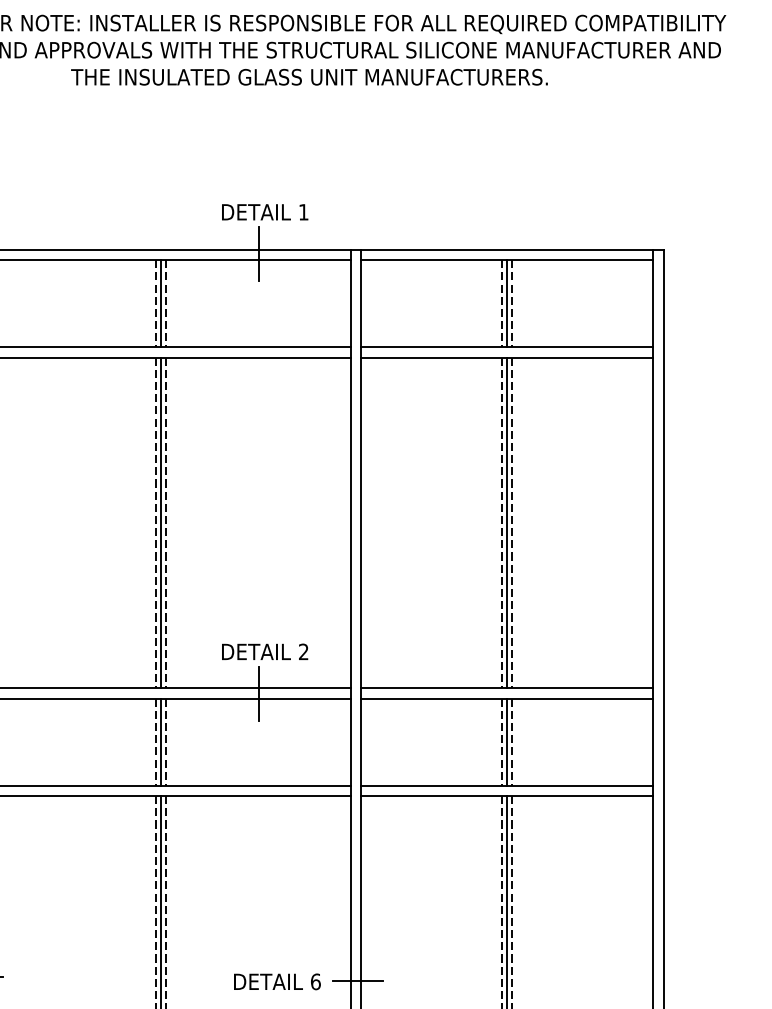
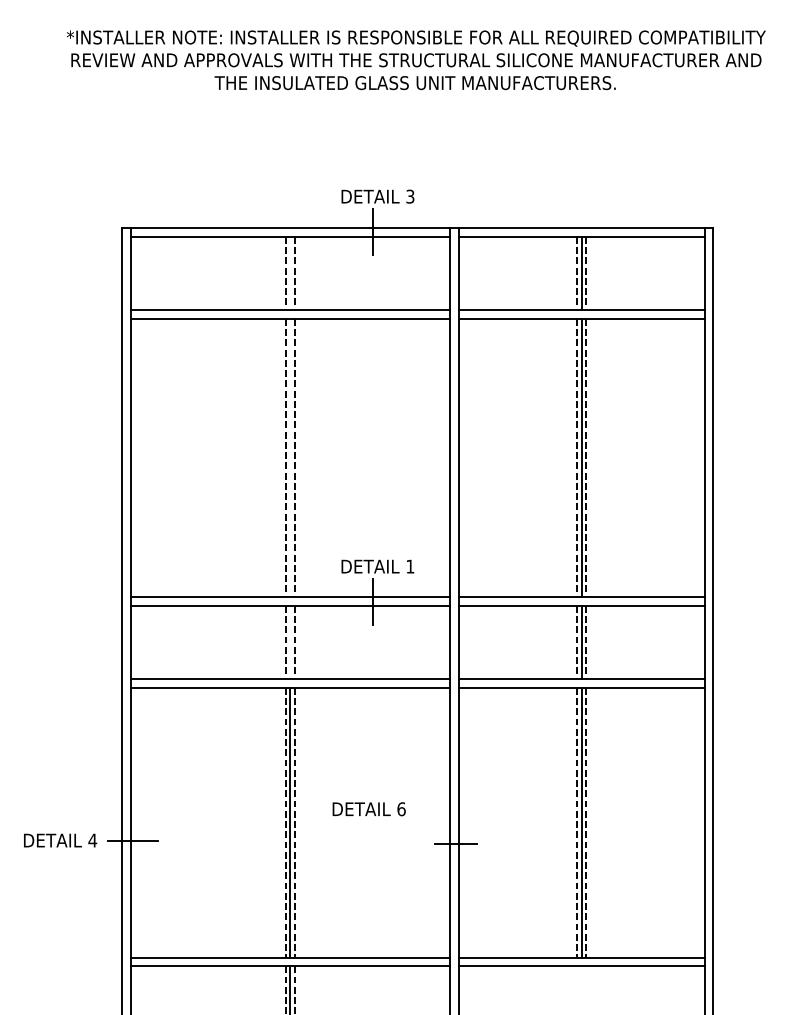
text: (303, 212) -> (410, 196), 1 -> 3
line: (161, 303) -> (290, 273), removed
line: (161, 522) -> (290, 457), removed
text: (303, 651) -> (410, 566), 2 -> 1
line: (161, 742) -> (290, 642), removed
text: (276, 982) -> (368, 809), moved

